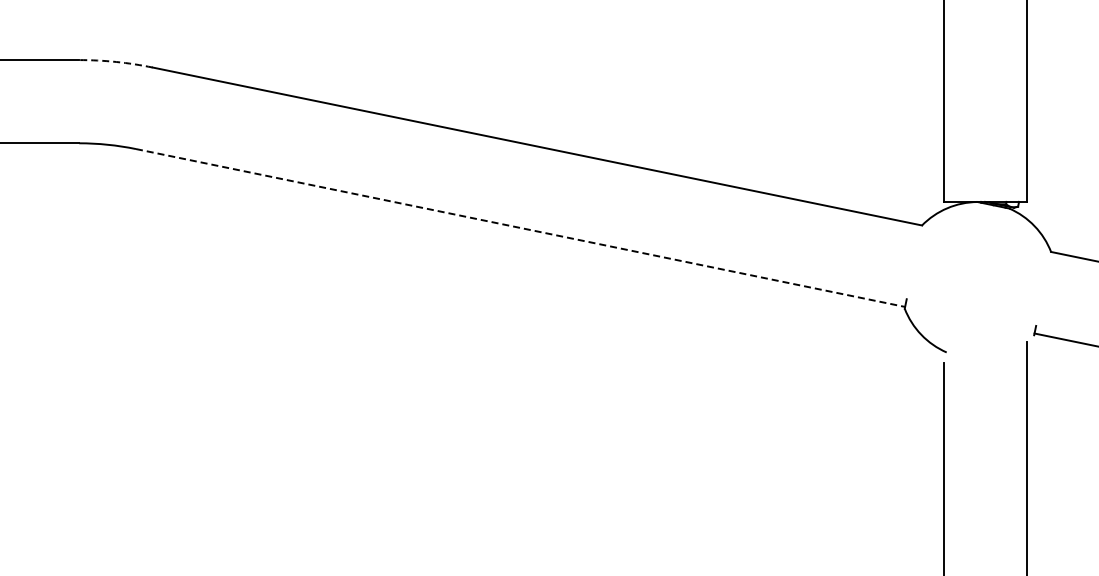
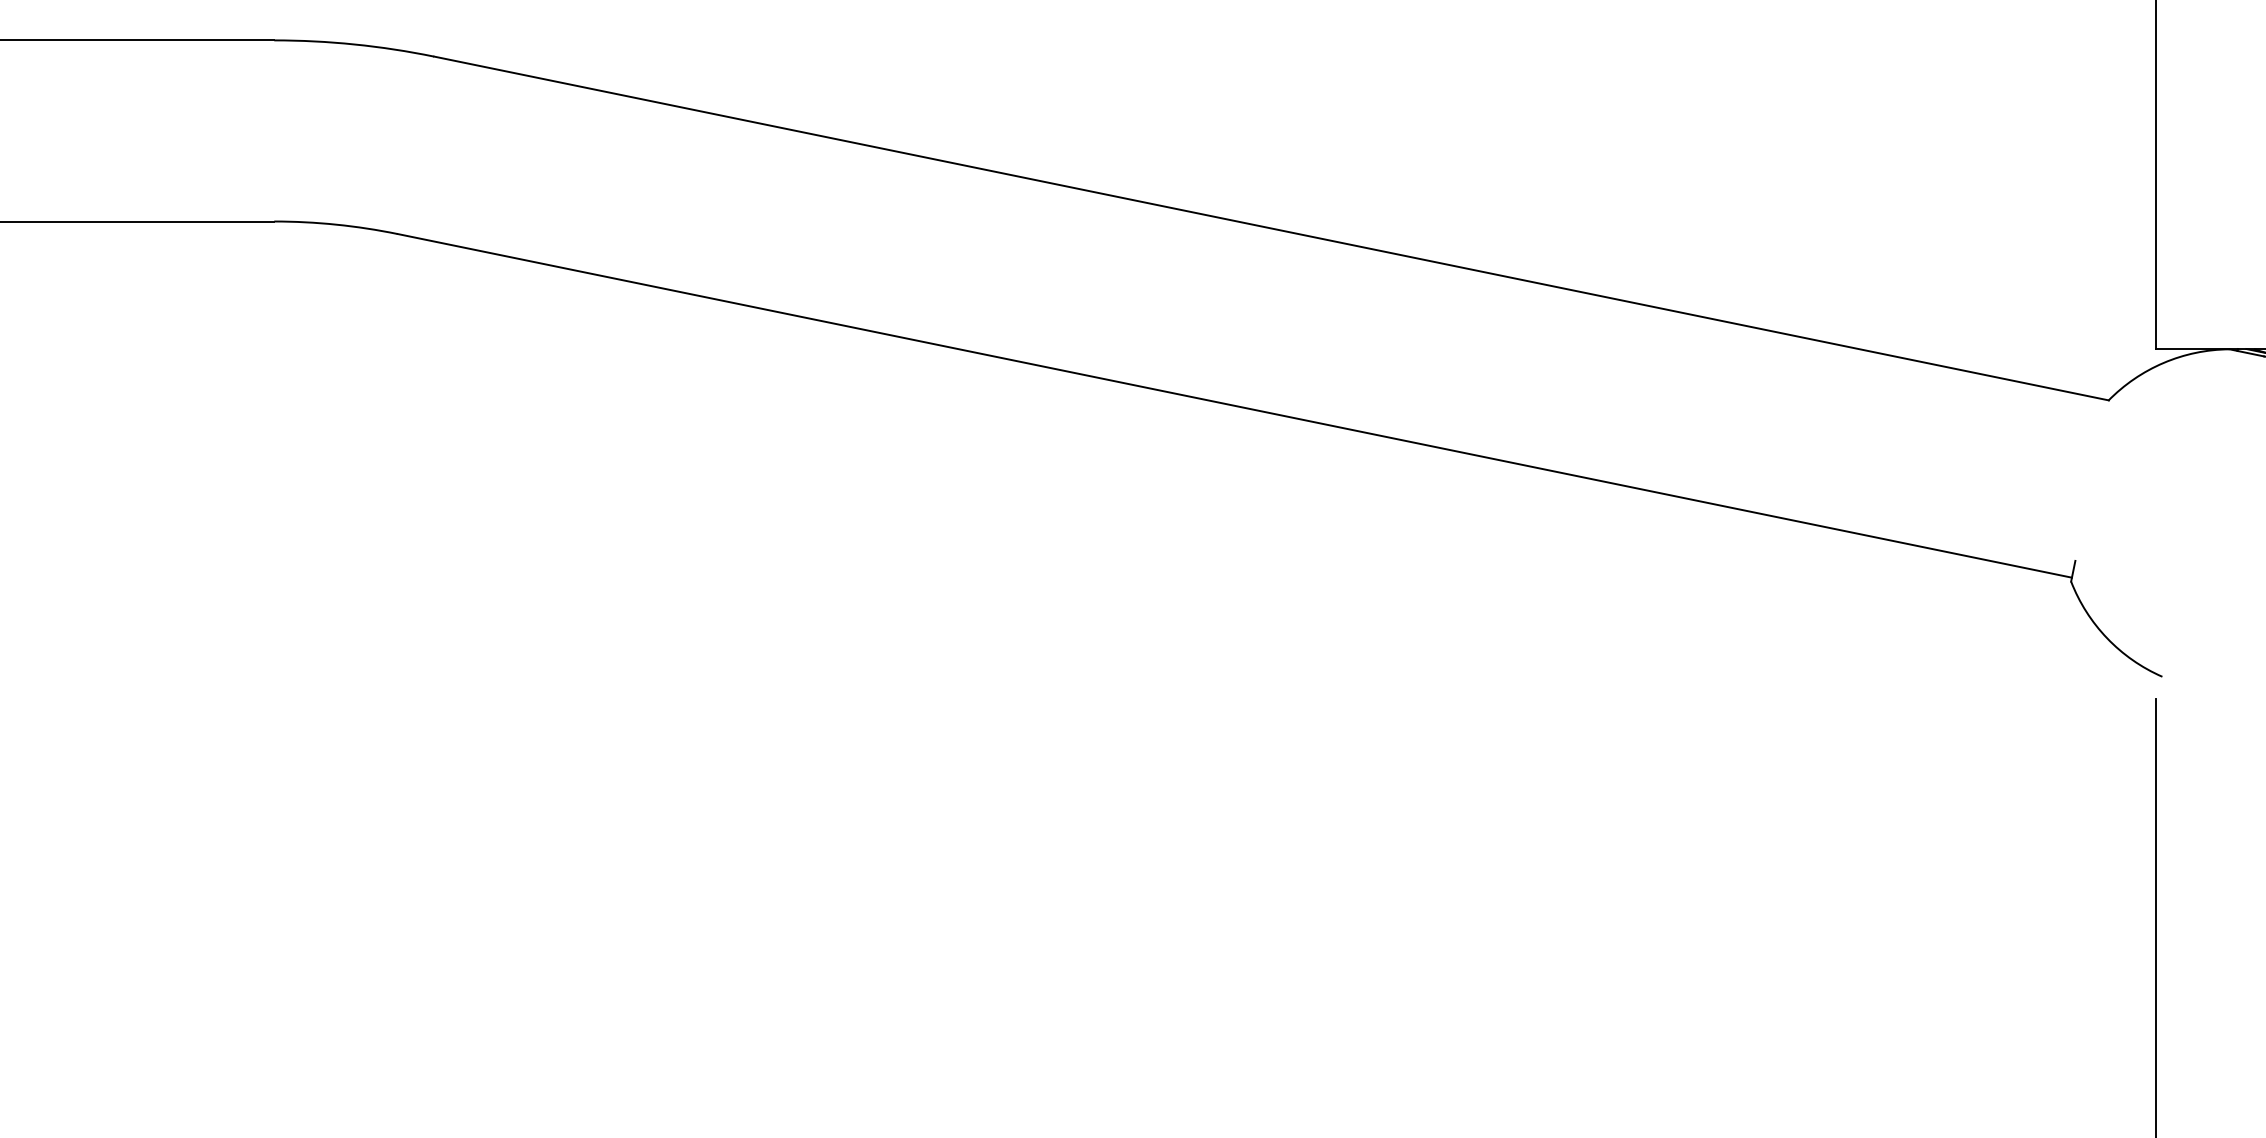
arc: (116, 61) -> (355, 43), dashed -> solid
line: (520, 228) -> (1234, 406), dashed -> solid

